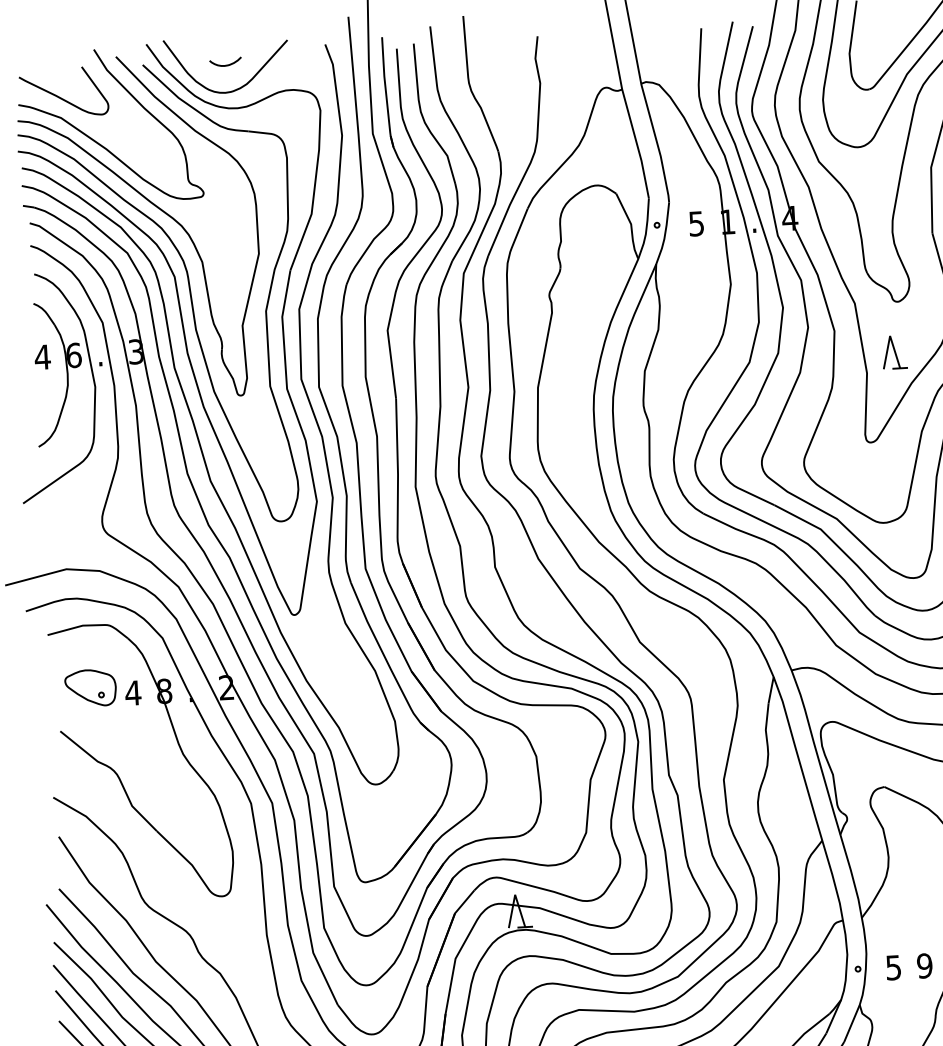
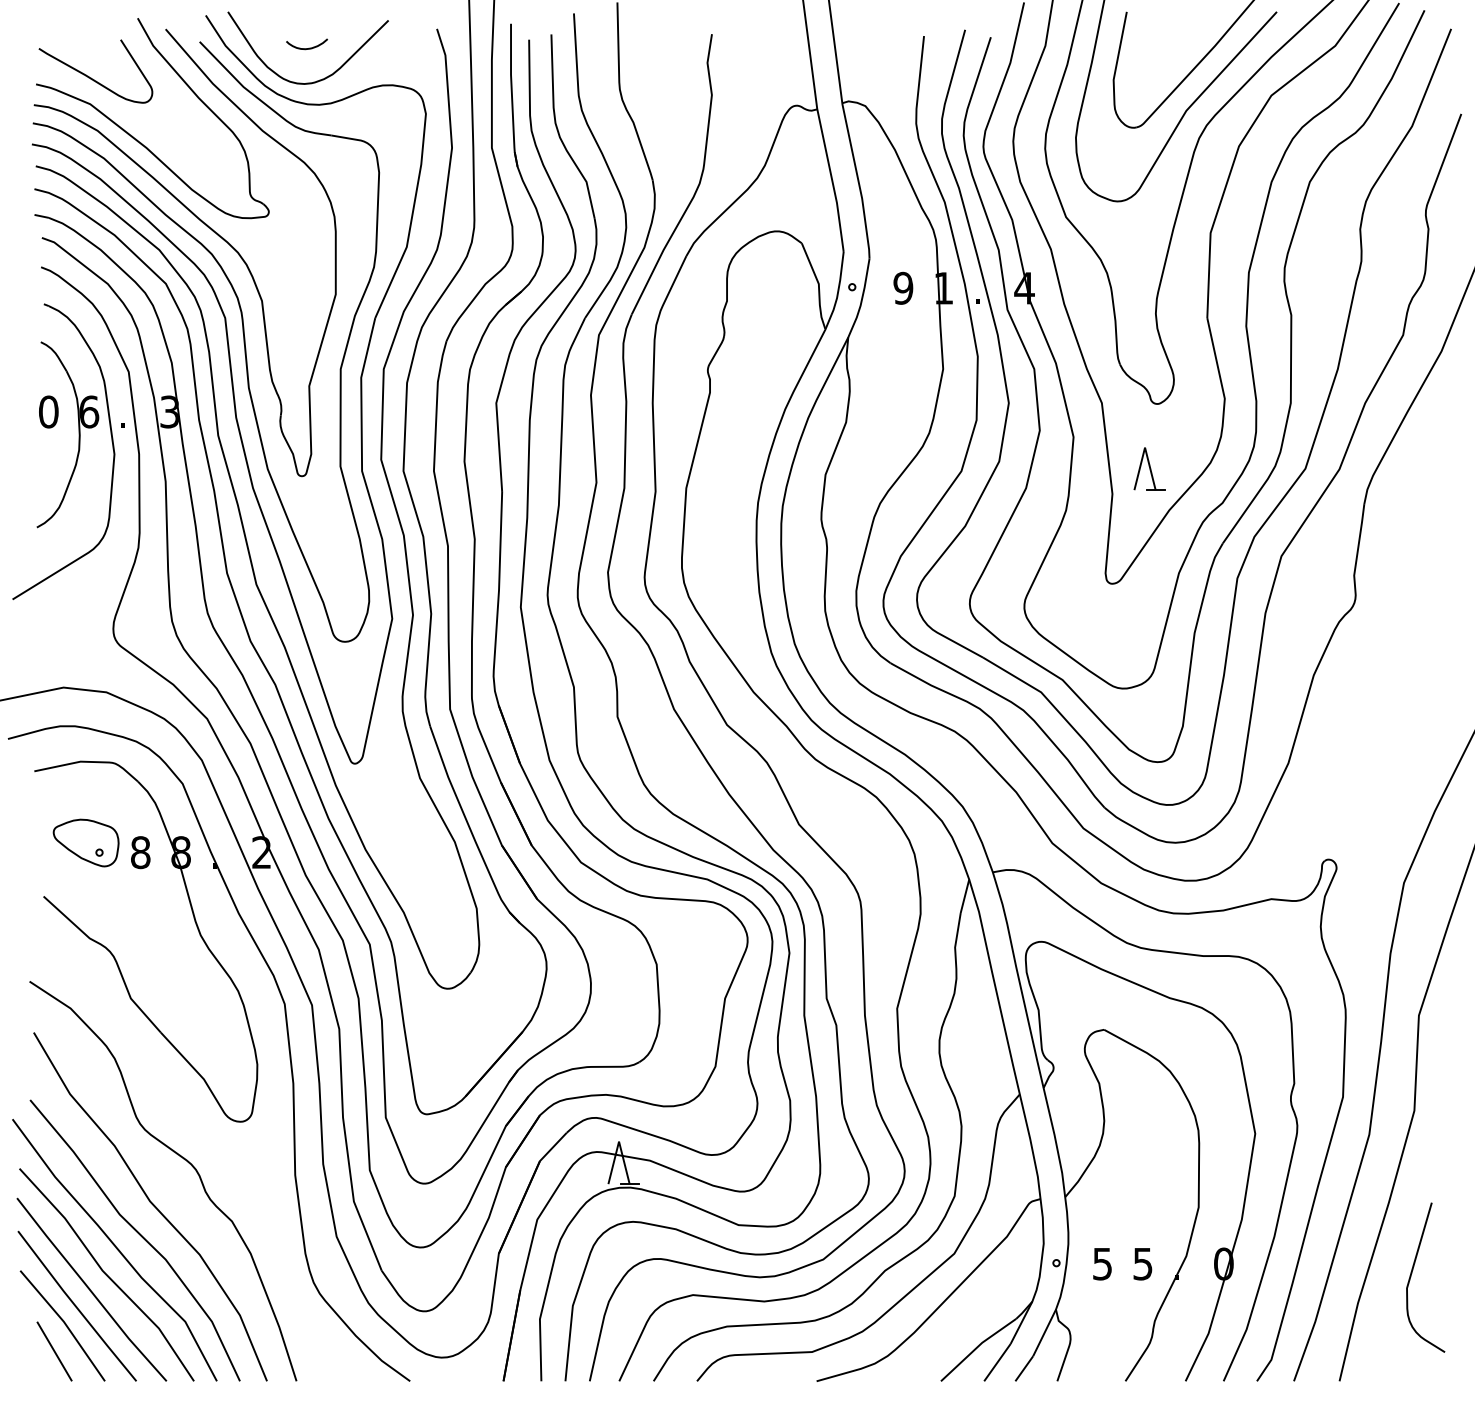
text: (696, 223) -> (903, 287), 5 -> 9
text: (42, 356) -> (48, 411), 4 -> 0
text: (133, 693) -> (140, 852), 4 -> 8
text: (924, 965) -> (1142, 1263), 9 -> 5

